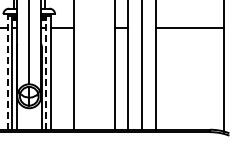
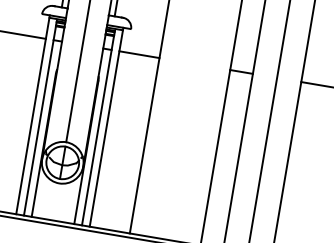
line: (7, 72) -> (32, 115), dashed -> solid
line: (46, 72) -> (99, 126), dashed -> solid

